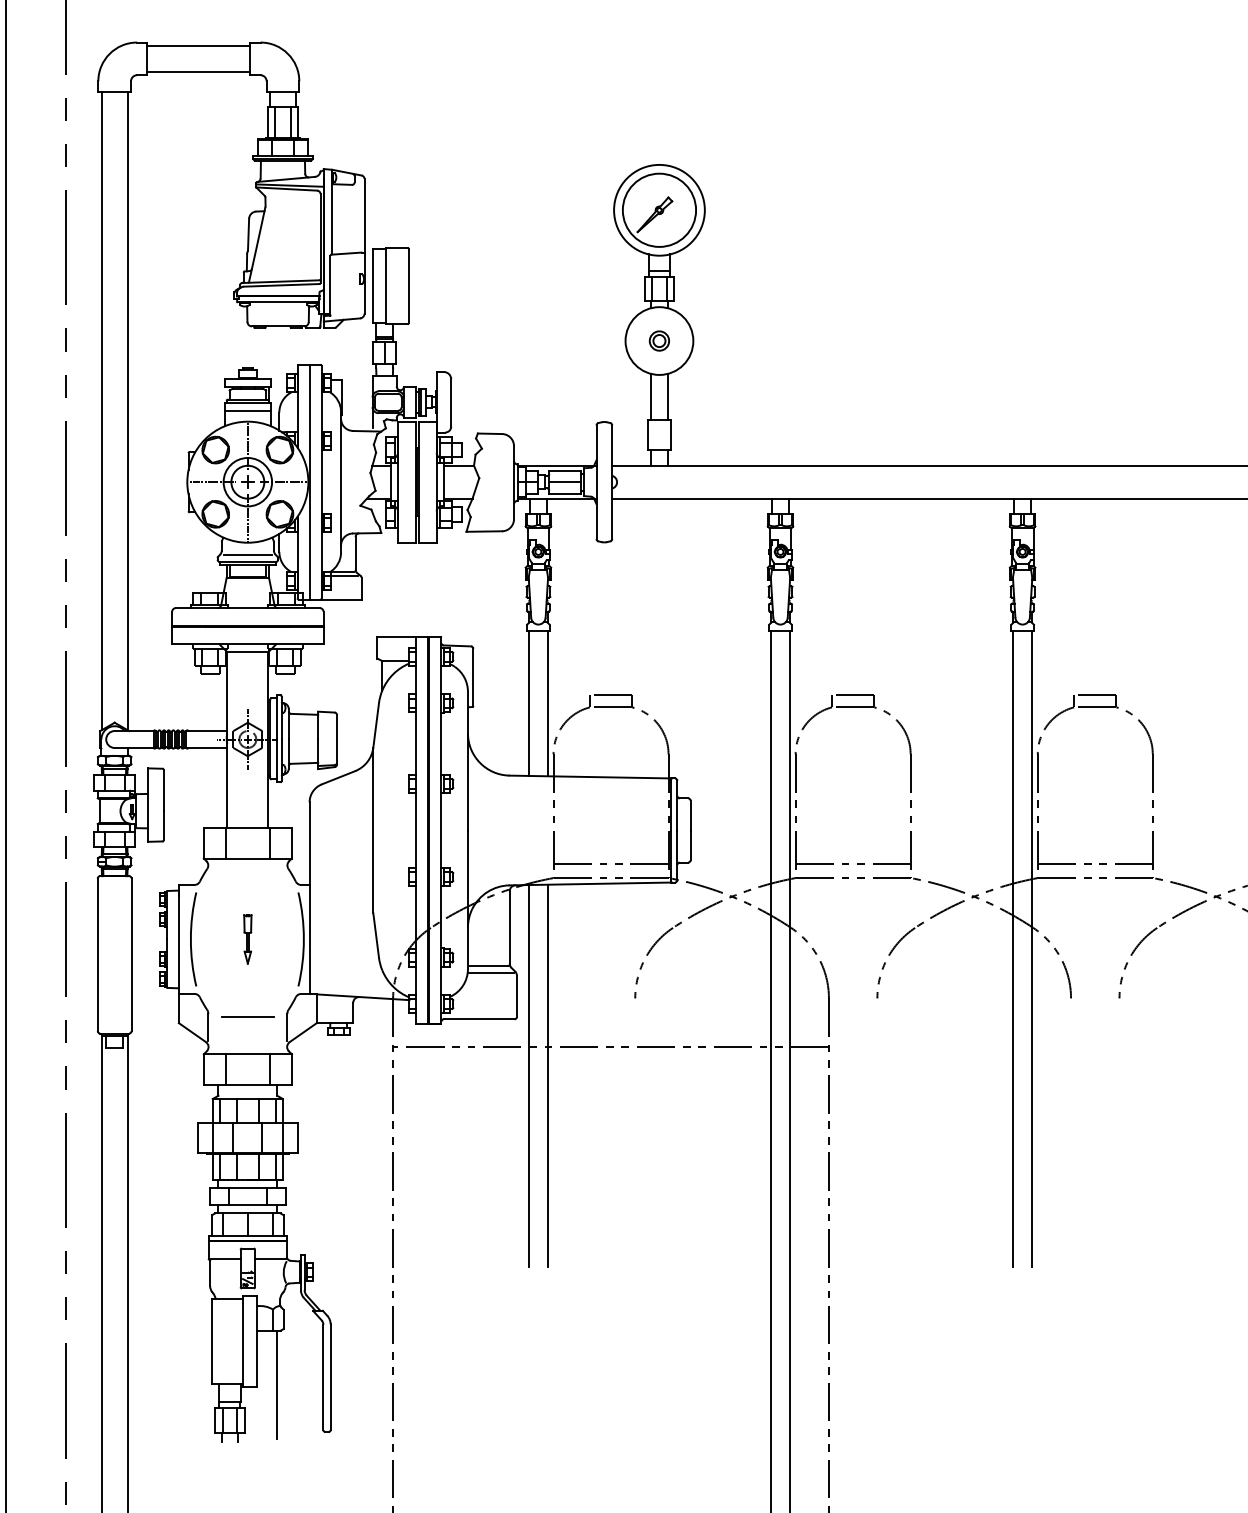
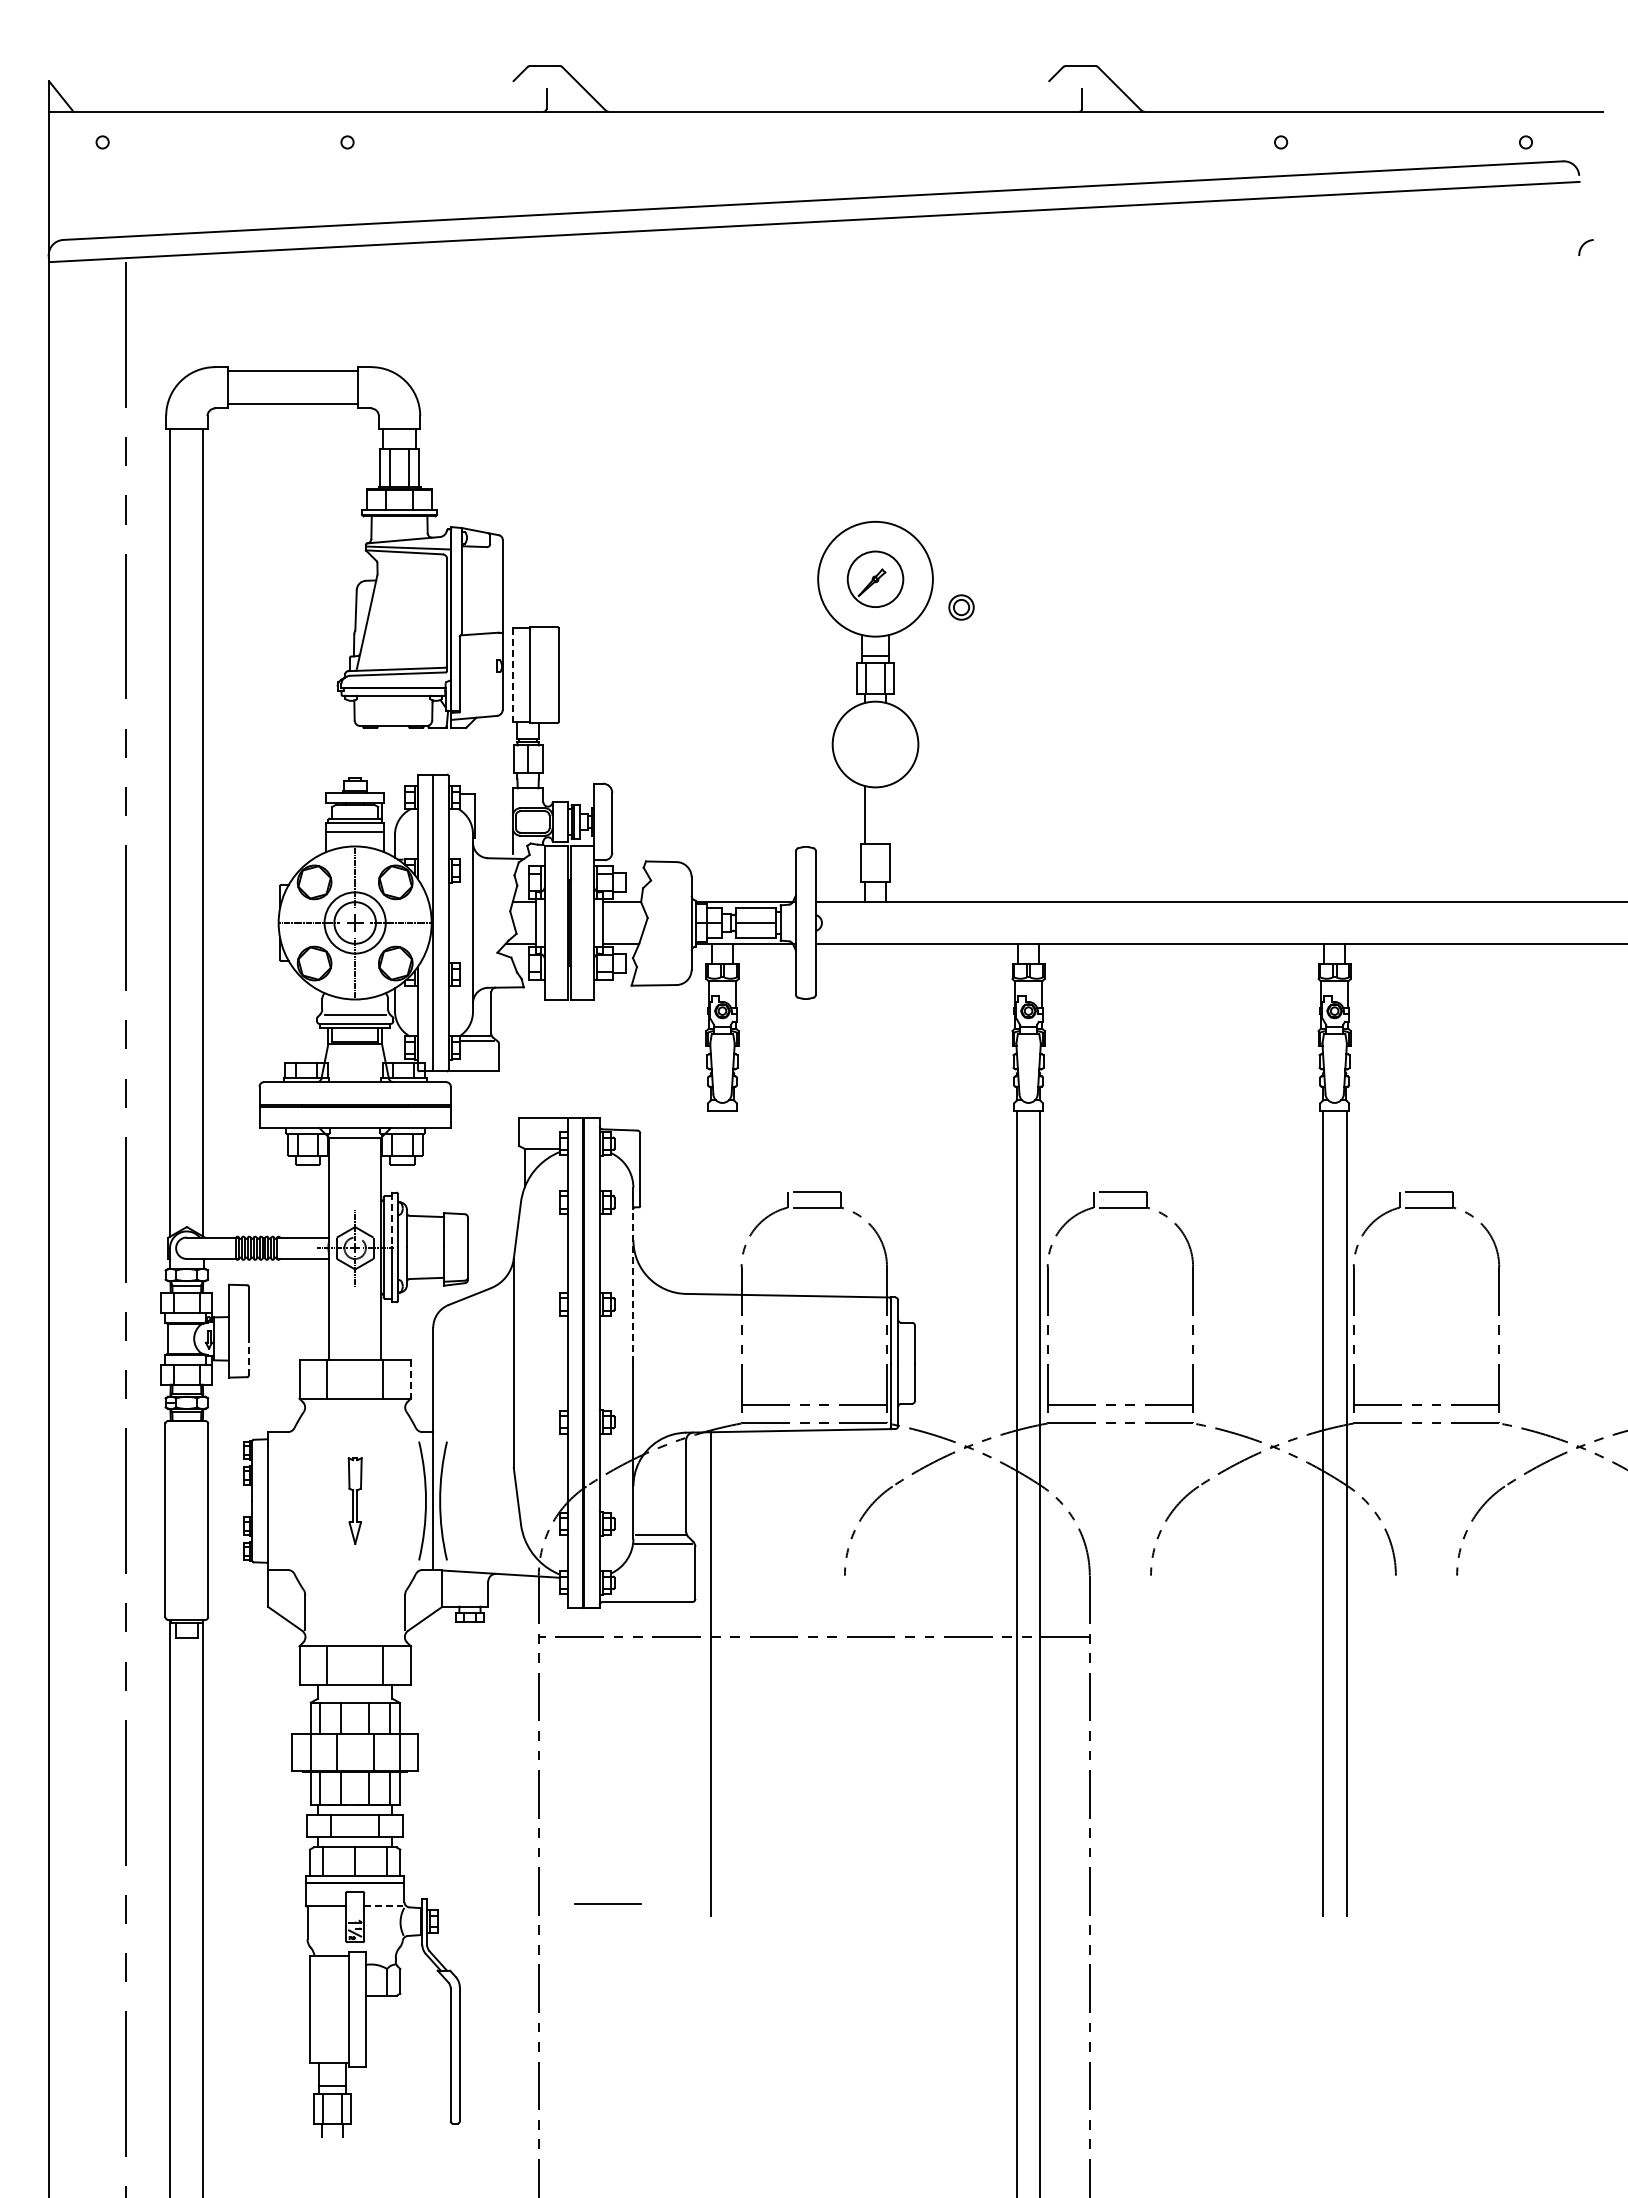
part: (659, 210) -> (875, 579), size x0.6
line: (372, 286) -> (512, 675), solid -> dashed
part: (659, 341) -> (961, 607), moved
line: (668, 397) -> (886, 815), removed
line: (528, 703) -> (710, 1202), removed
line: (547, 703) -> (734, 1202), removed
line: (276, 717) -> (391, 1220), solid -> dashed
line: (468, 768) -> (633, 1285), solid -> dashed
line: (163, 825) -> (248, 1356), solid -> dashed
line: (291, 843) -> (410, 1379), solid -> dashed
arc: (191, 939) -> (441, 1500), moved
part: (247, 939) -> (354, 1500), size x1.4
line: (247, 1016) -> (607, 1903), moved
line: (547, 1075) -> (734, 1673), removed
line: (271, 1259) -> (384, 1905), solid -> dashed
line: (277, 1384) -> (392, 2063), removed

